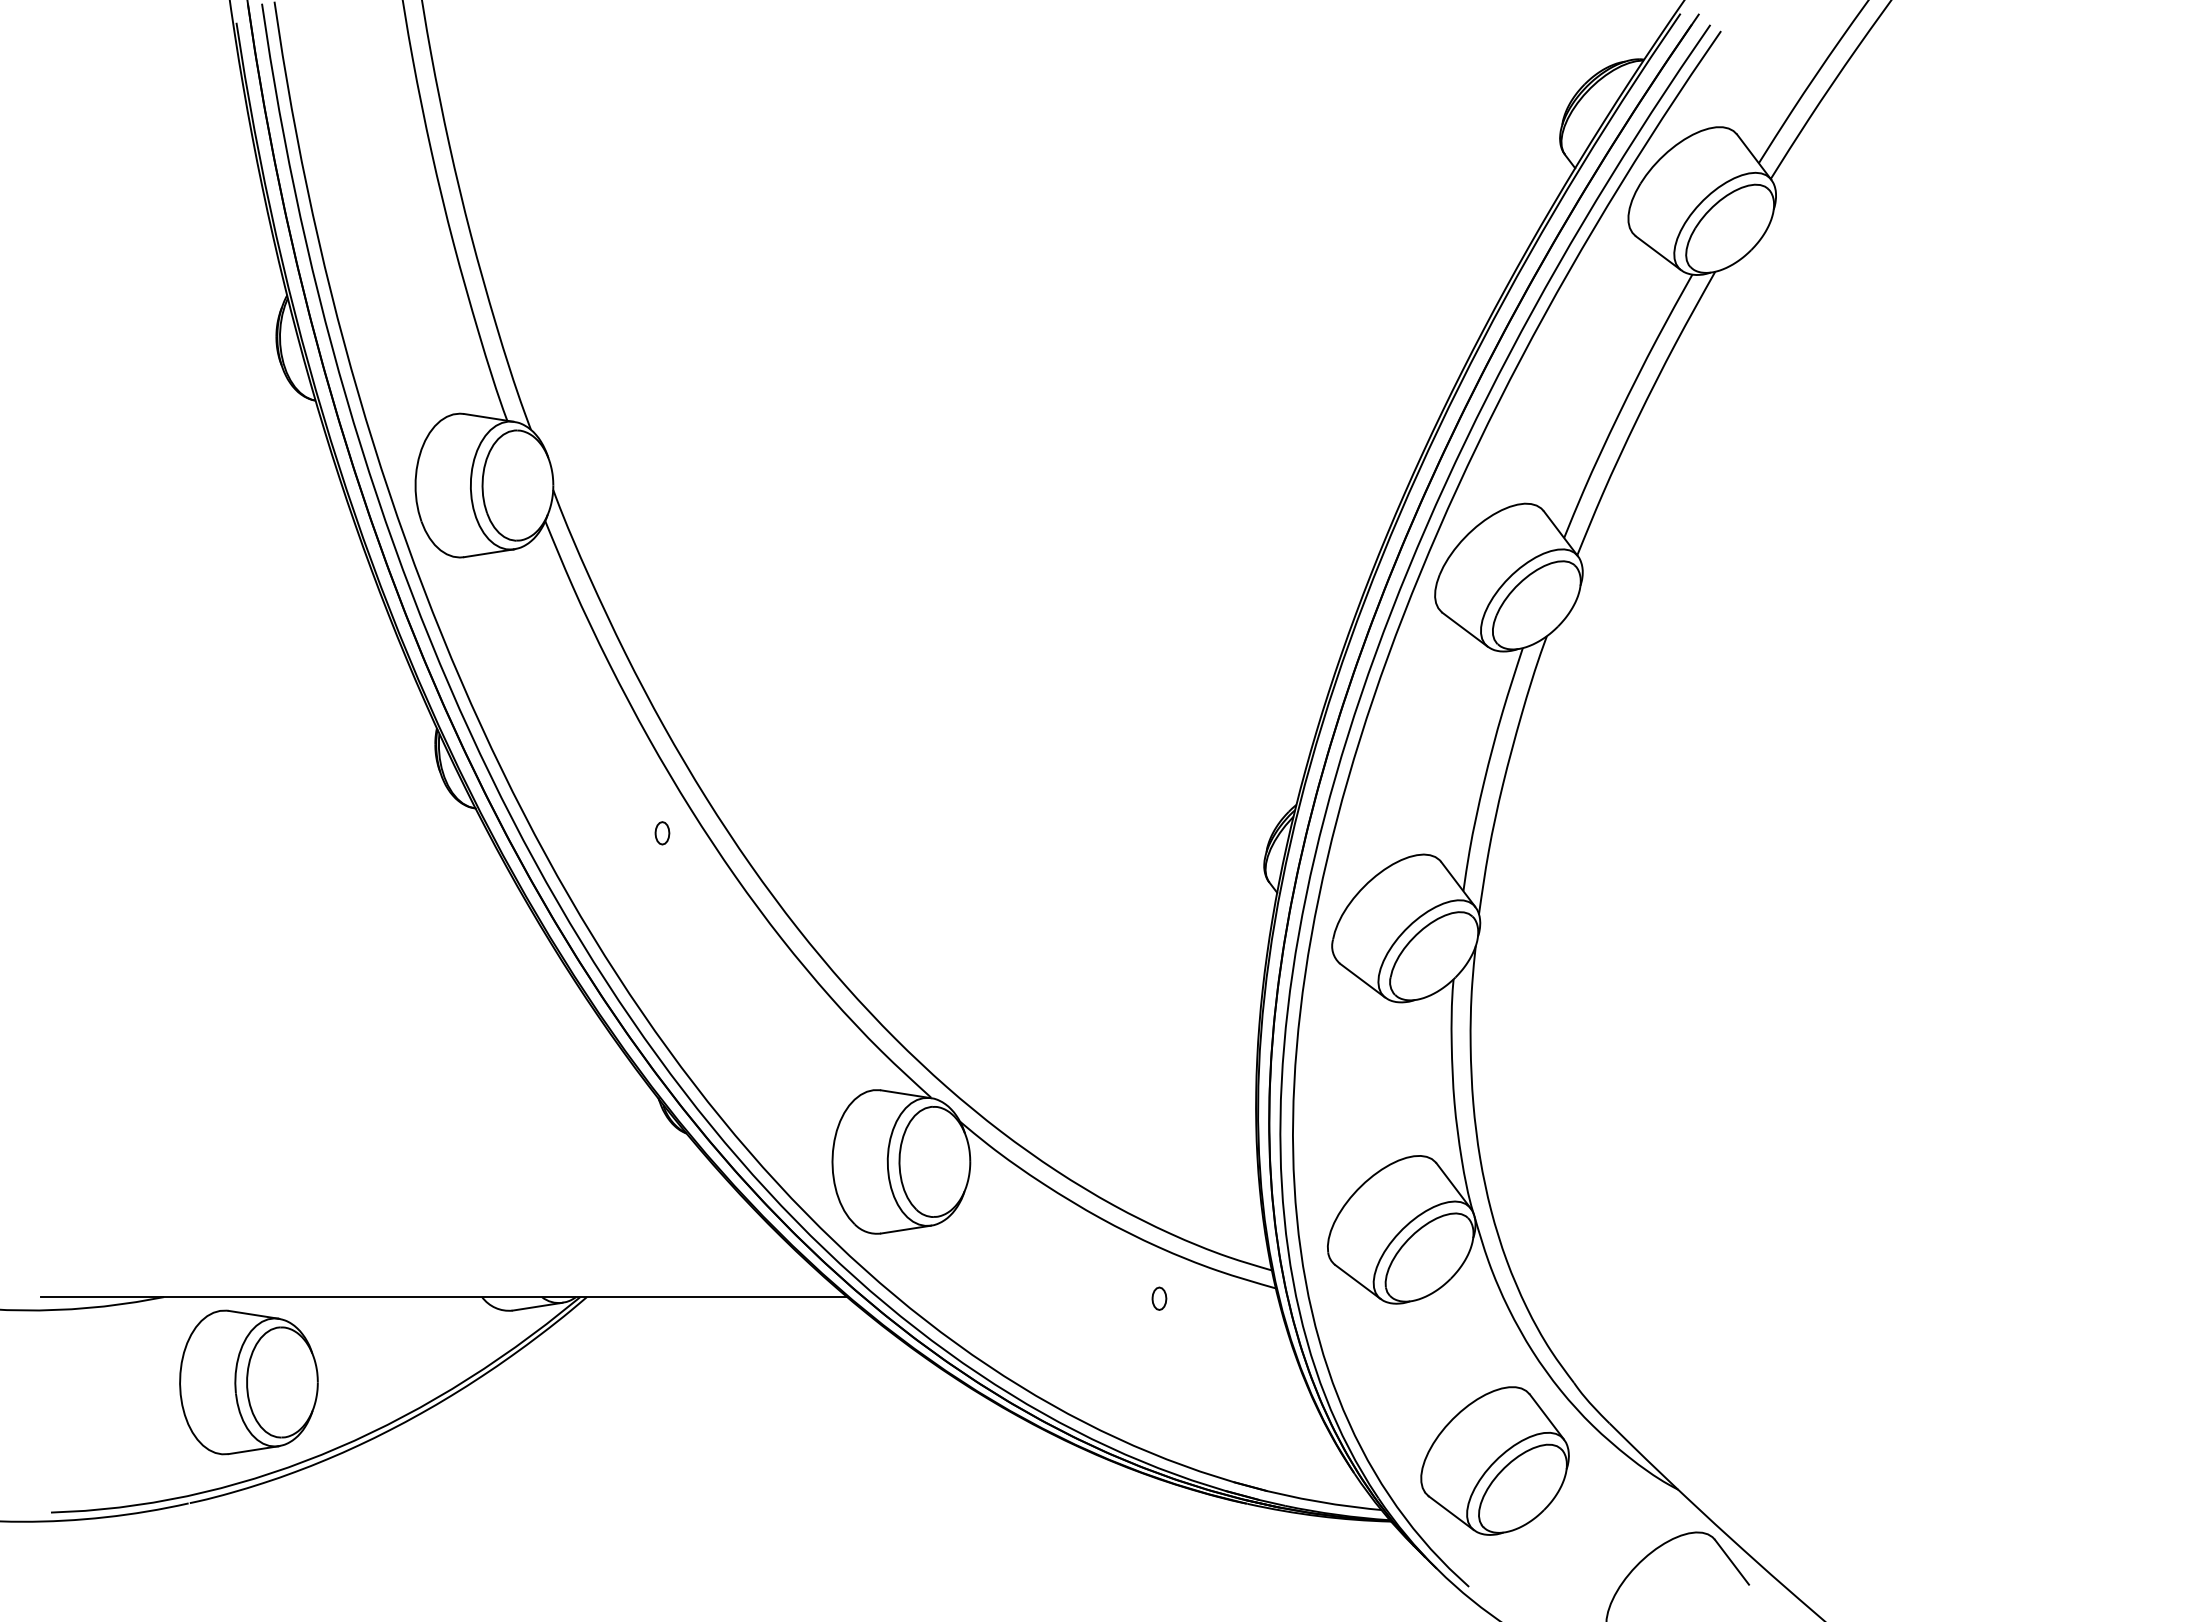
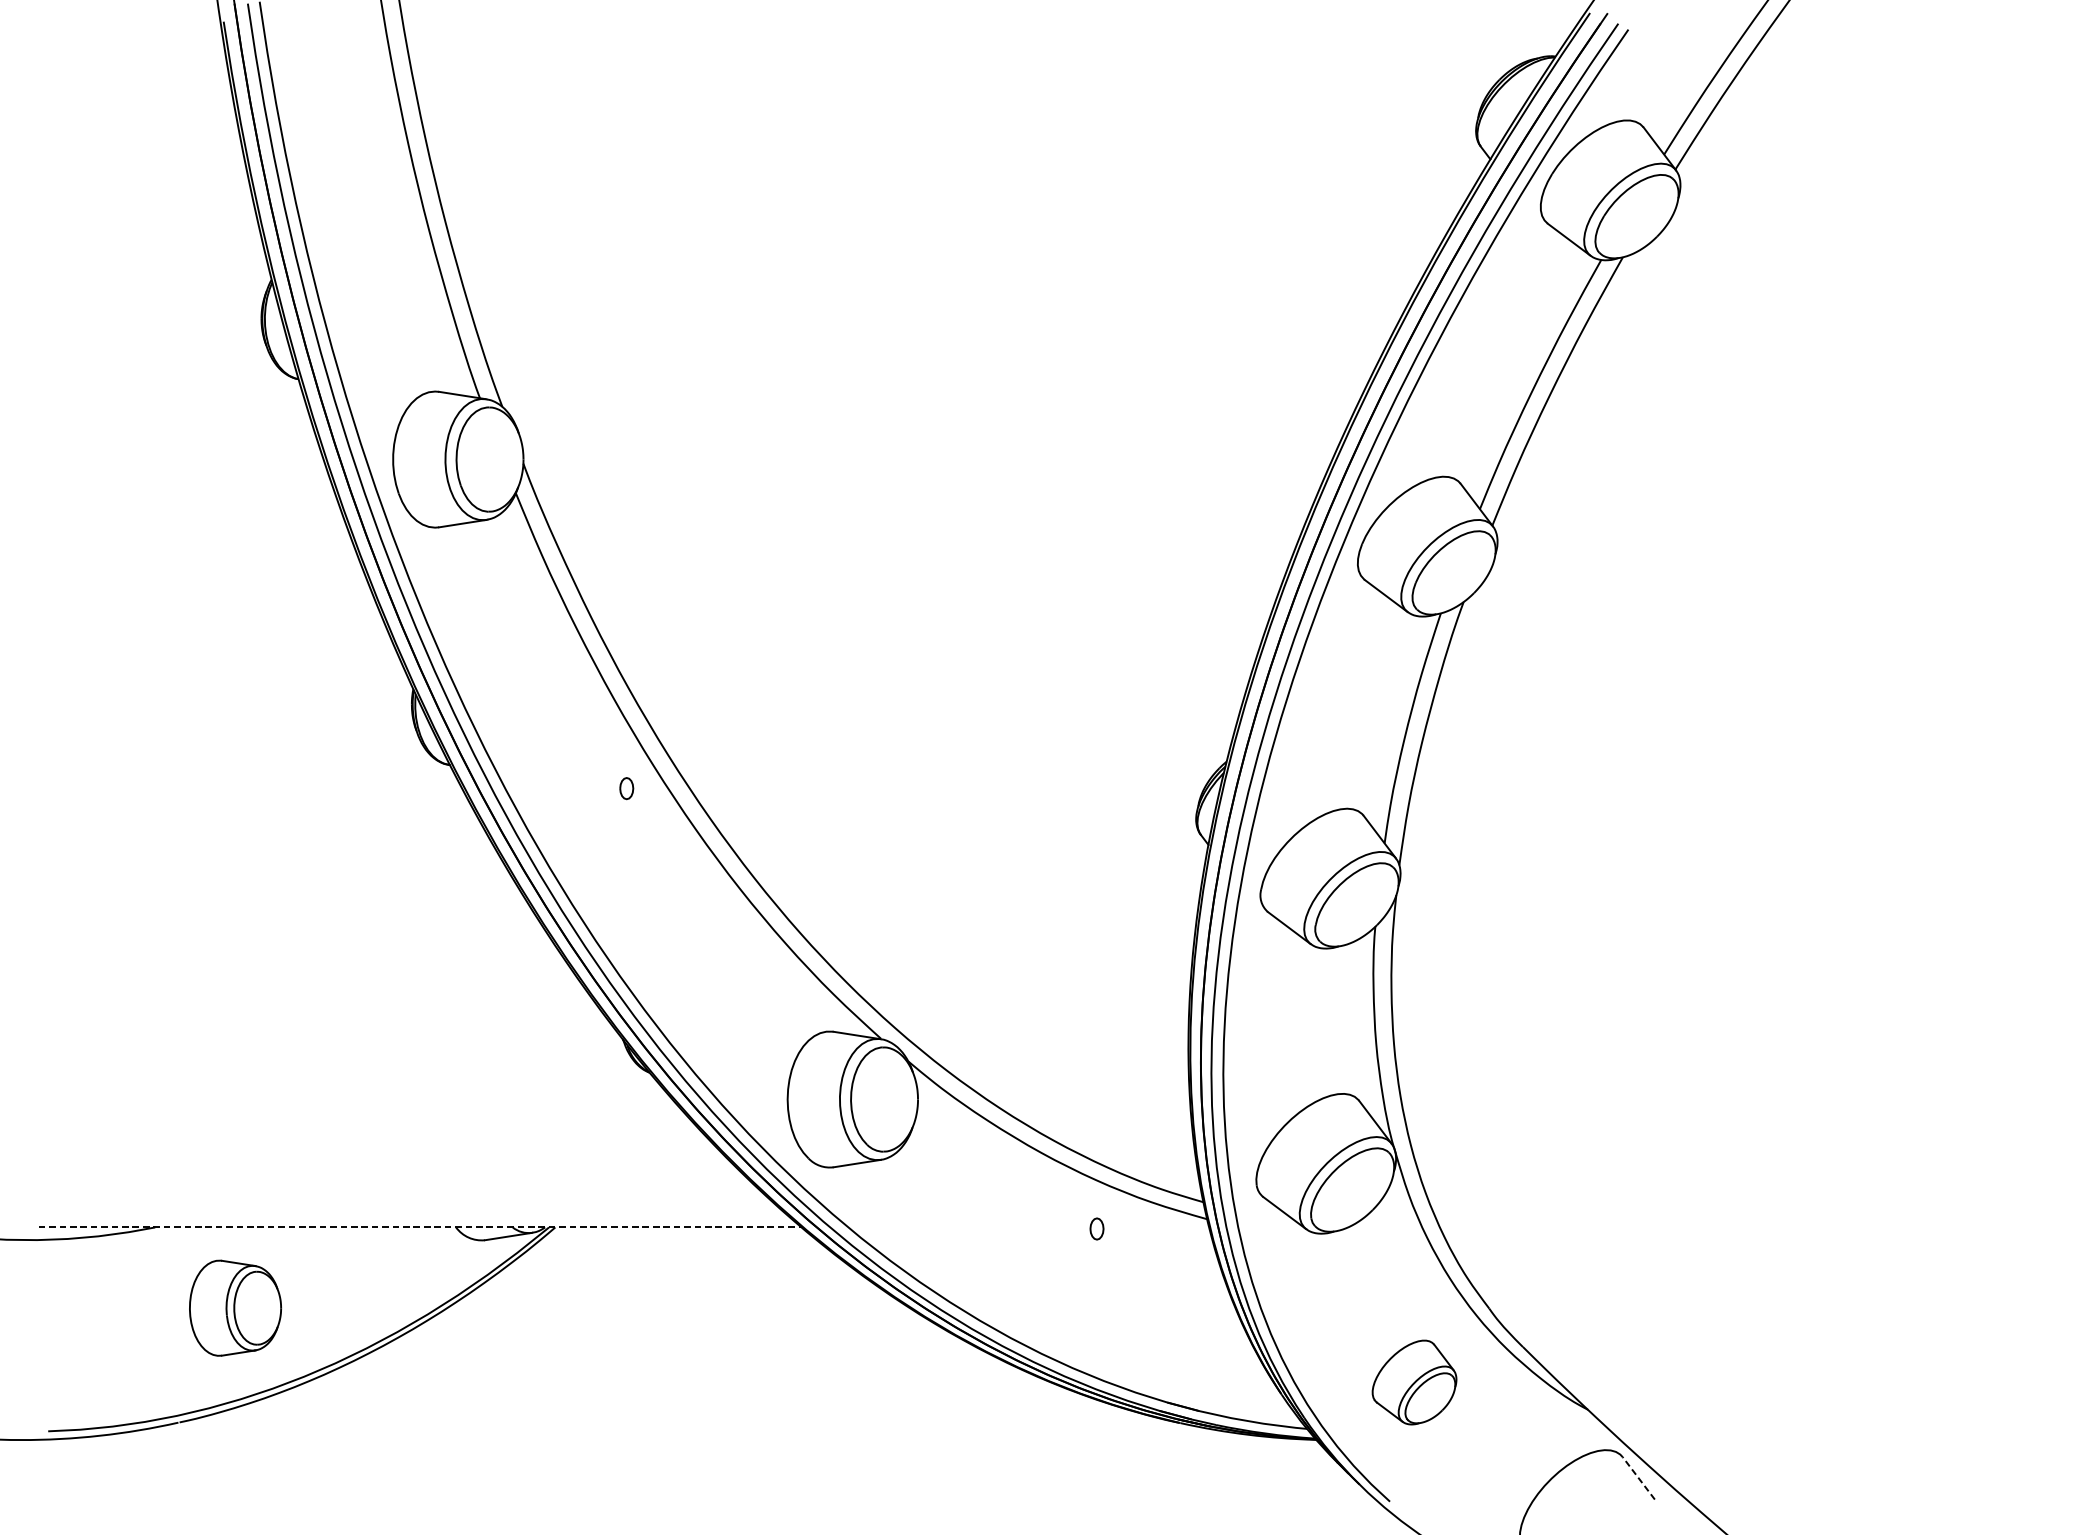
line: (444, 1297) -> (420, 1227), solid -> dashed
part: (248, 1382) -> (235, 1308), size x0.7
part: (1494, 1460) -> (1414, 1382), size x0.6
line: (1731, 1561) -> (1638, 1477), solid -> dashed

